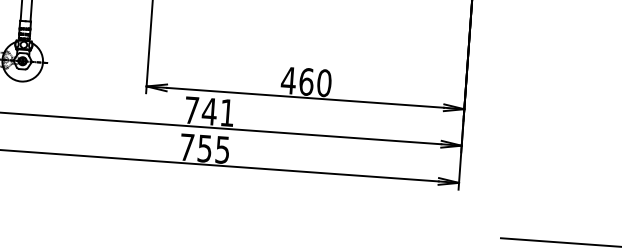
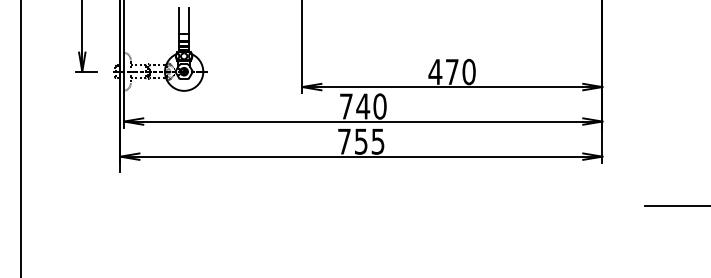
text: (305, 81) -> (451, 71), 460 -> 470
text: (226, 112) -> (379, 106), 741 -> 740

